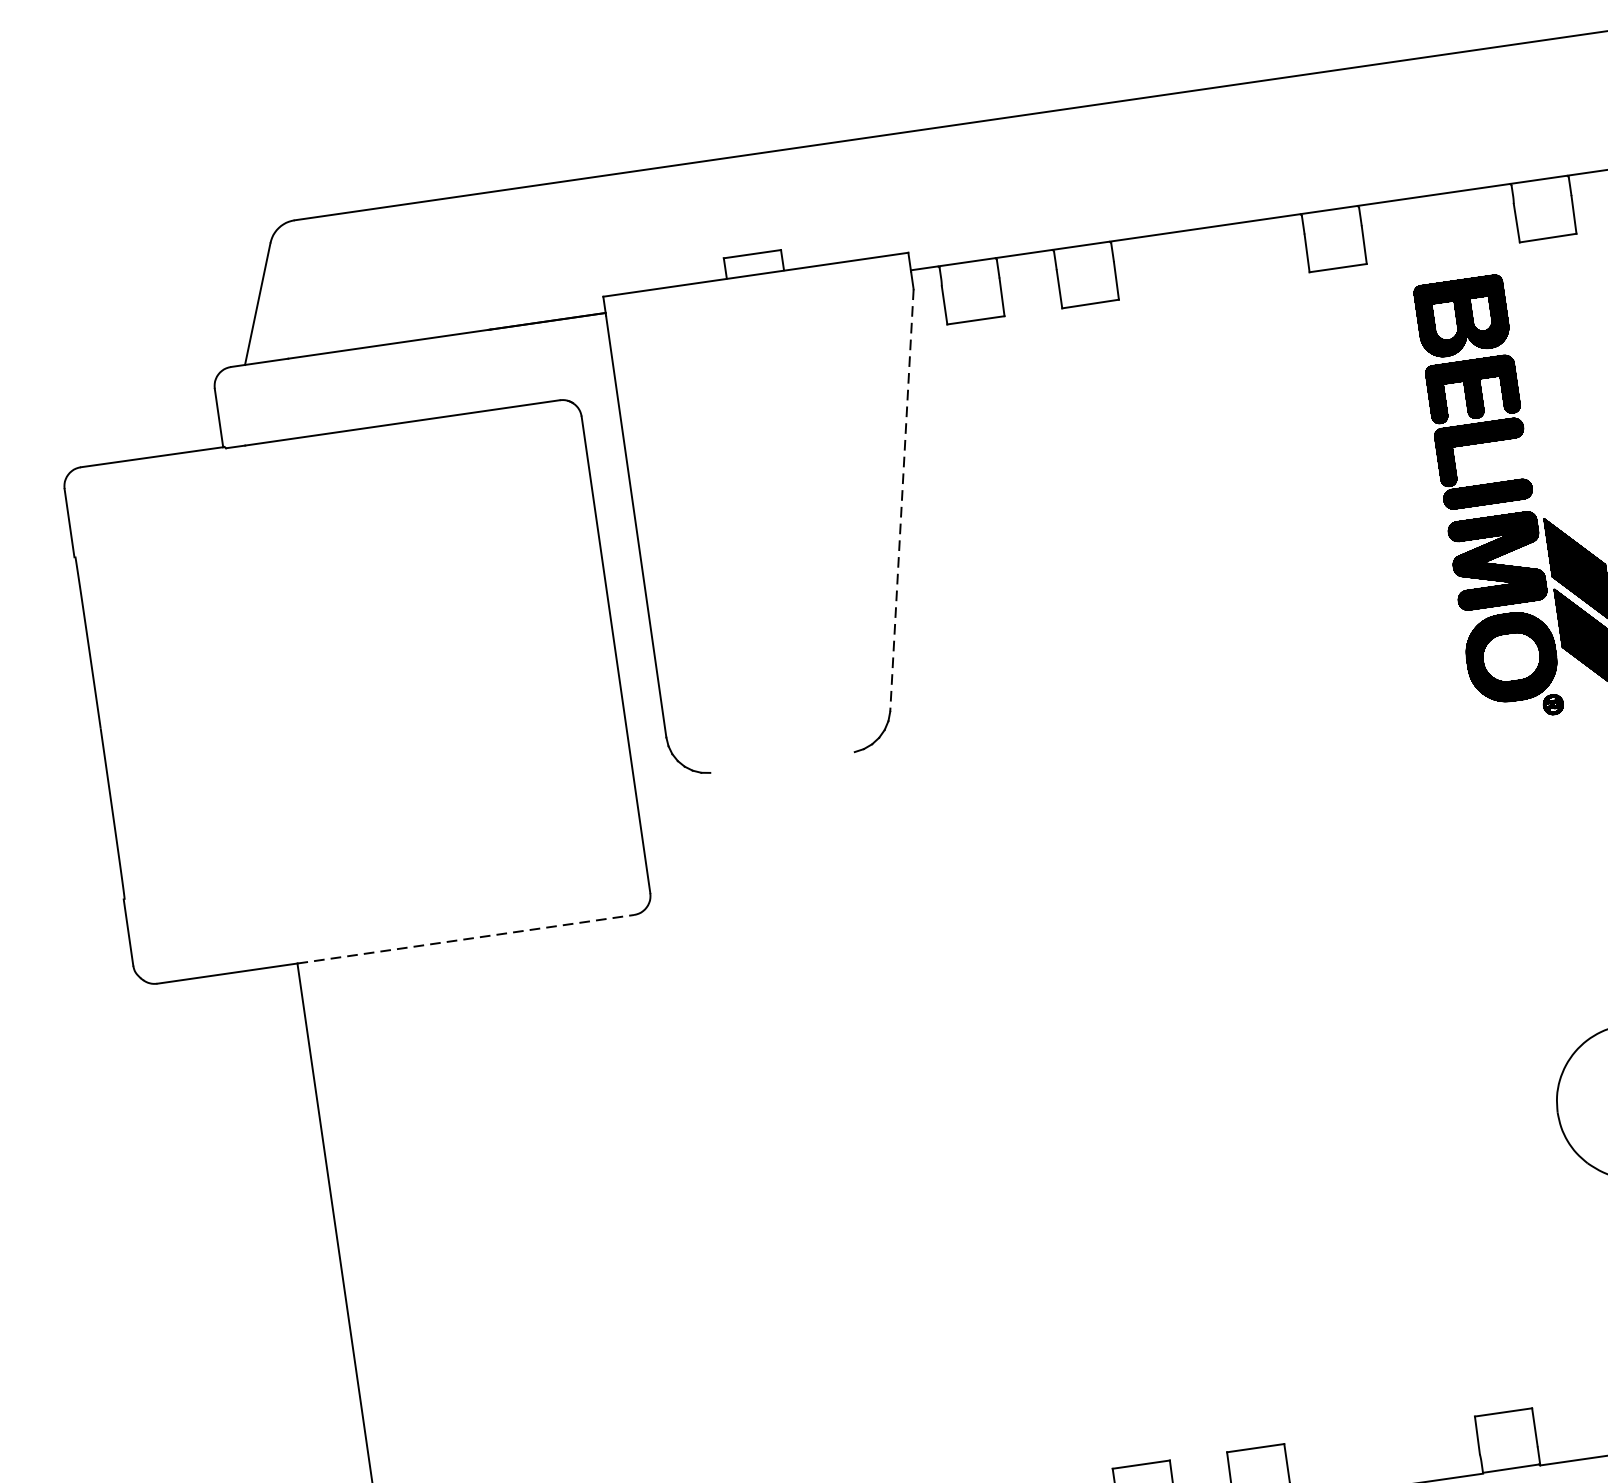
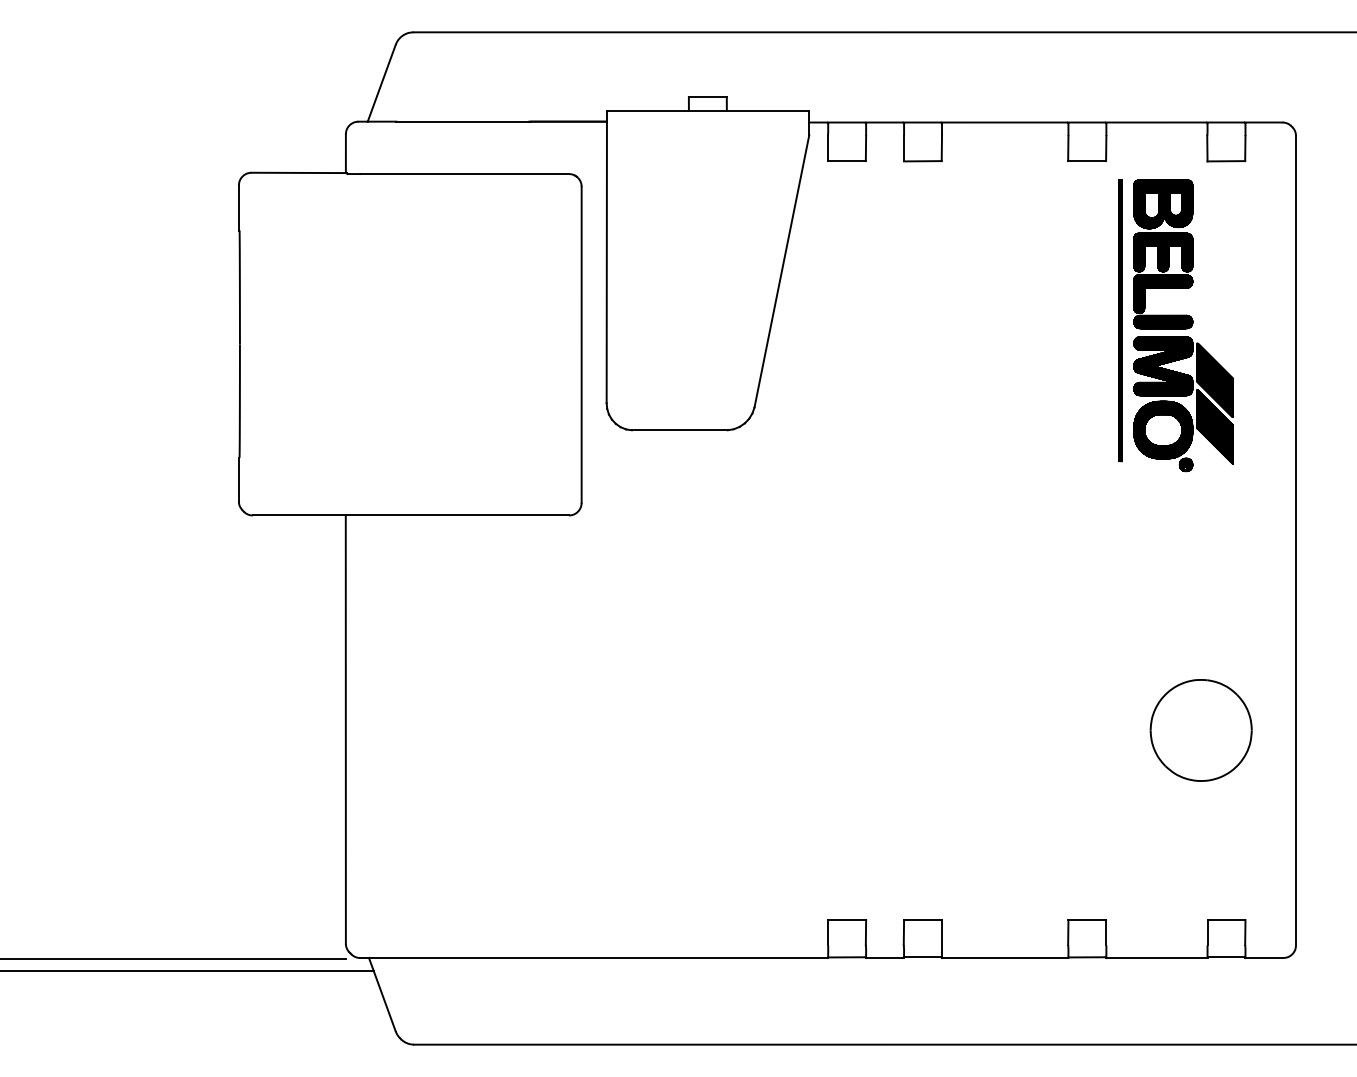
line: (901, 500) -> (781, 271), dashed -> solid
line: (1423, 501) -> (1120, 320), added
line: (782, 762) -> (679, 430), added
line: (465, 939) -> (457, 515), dashed -> solid

